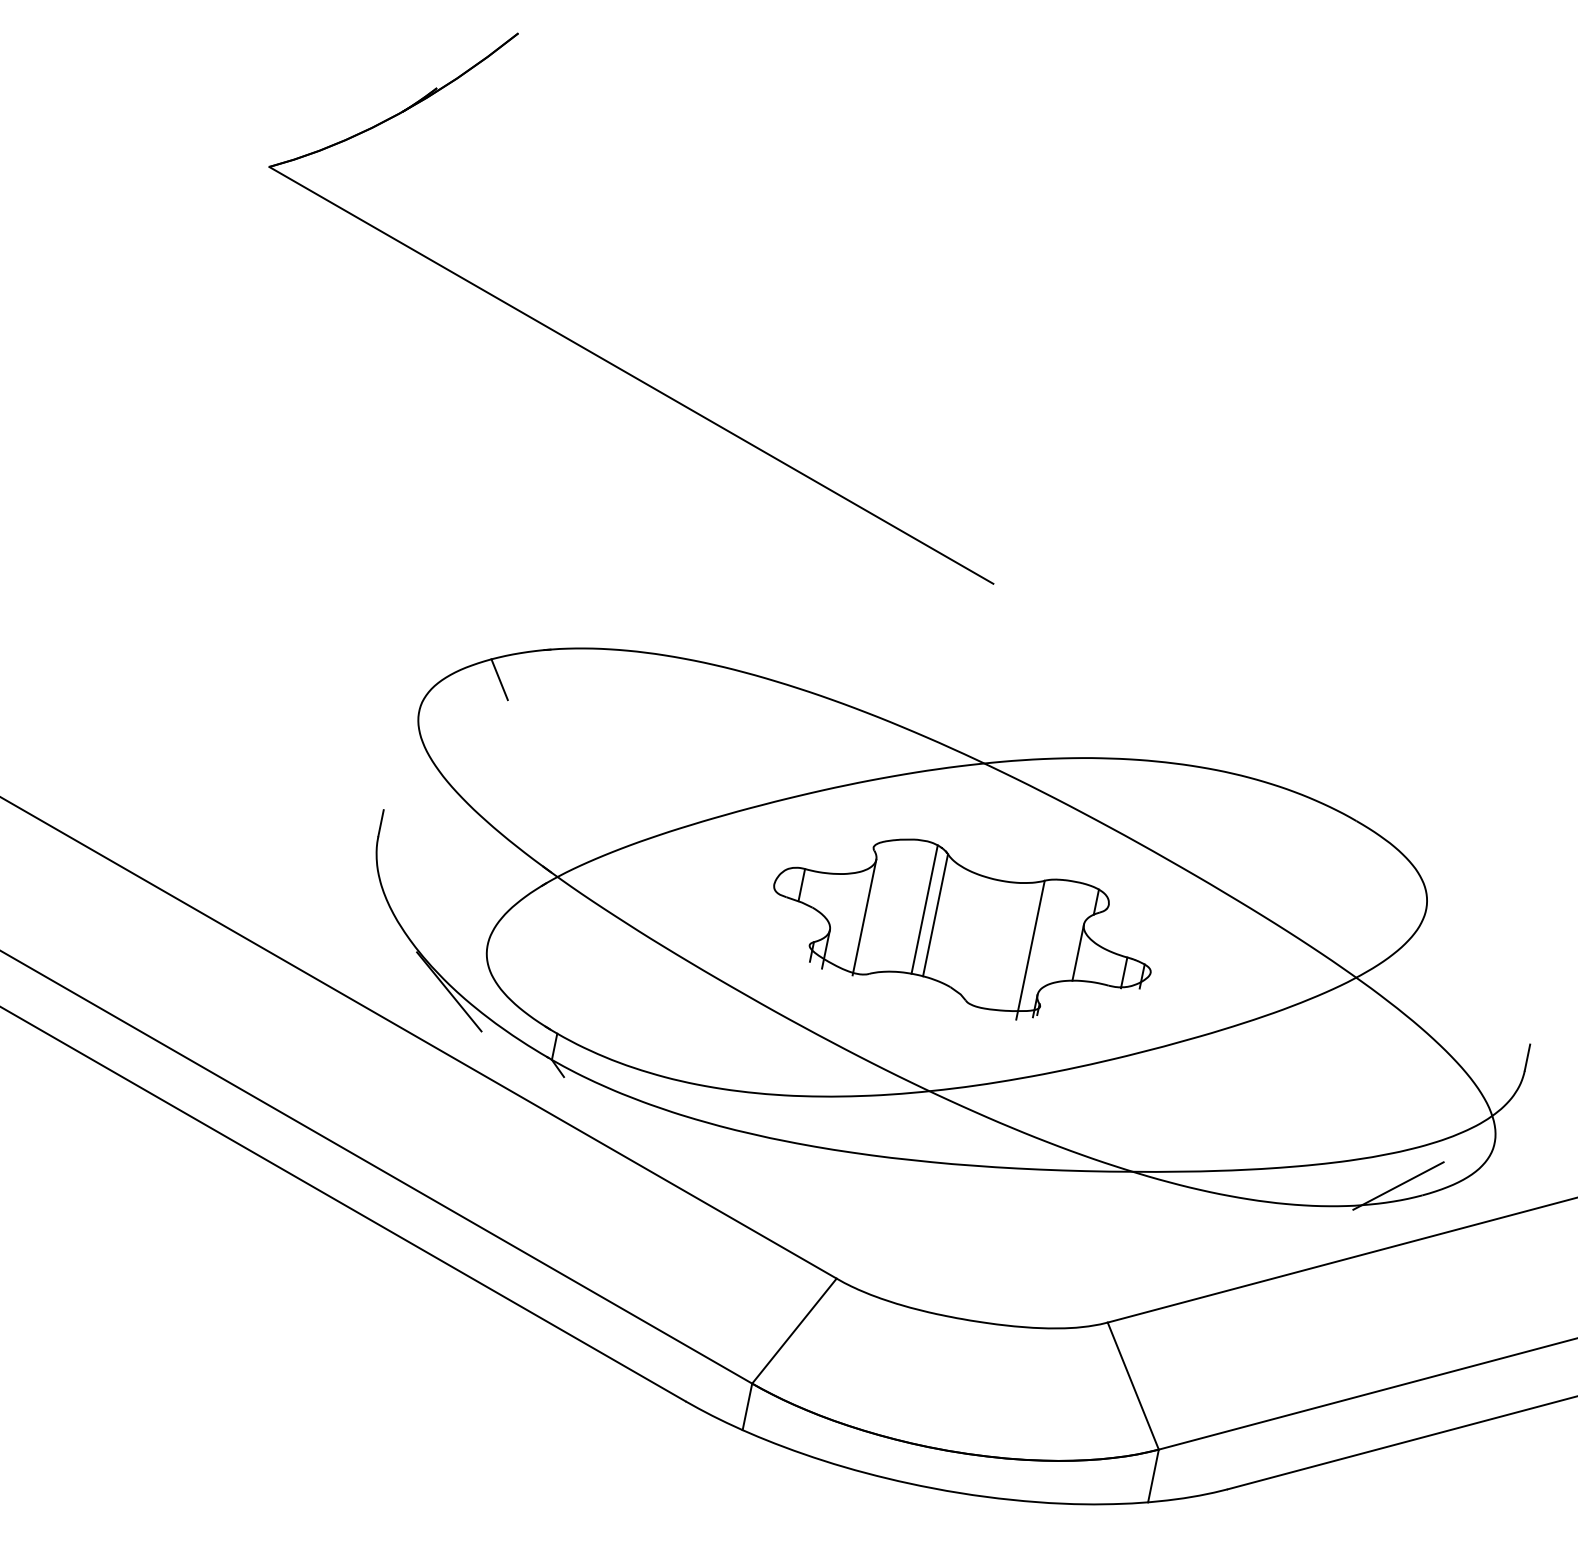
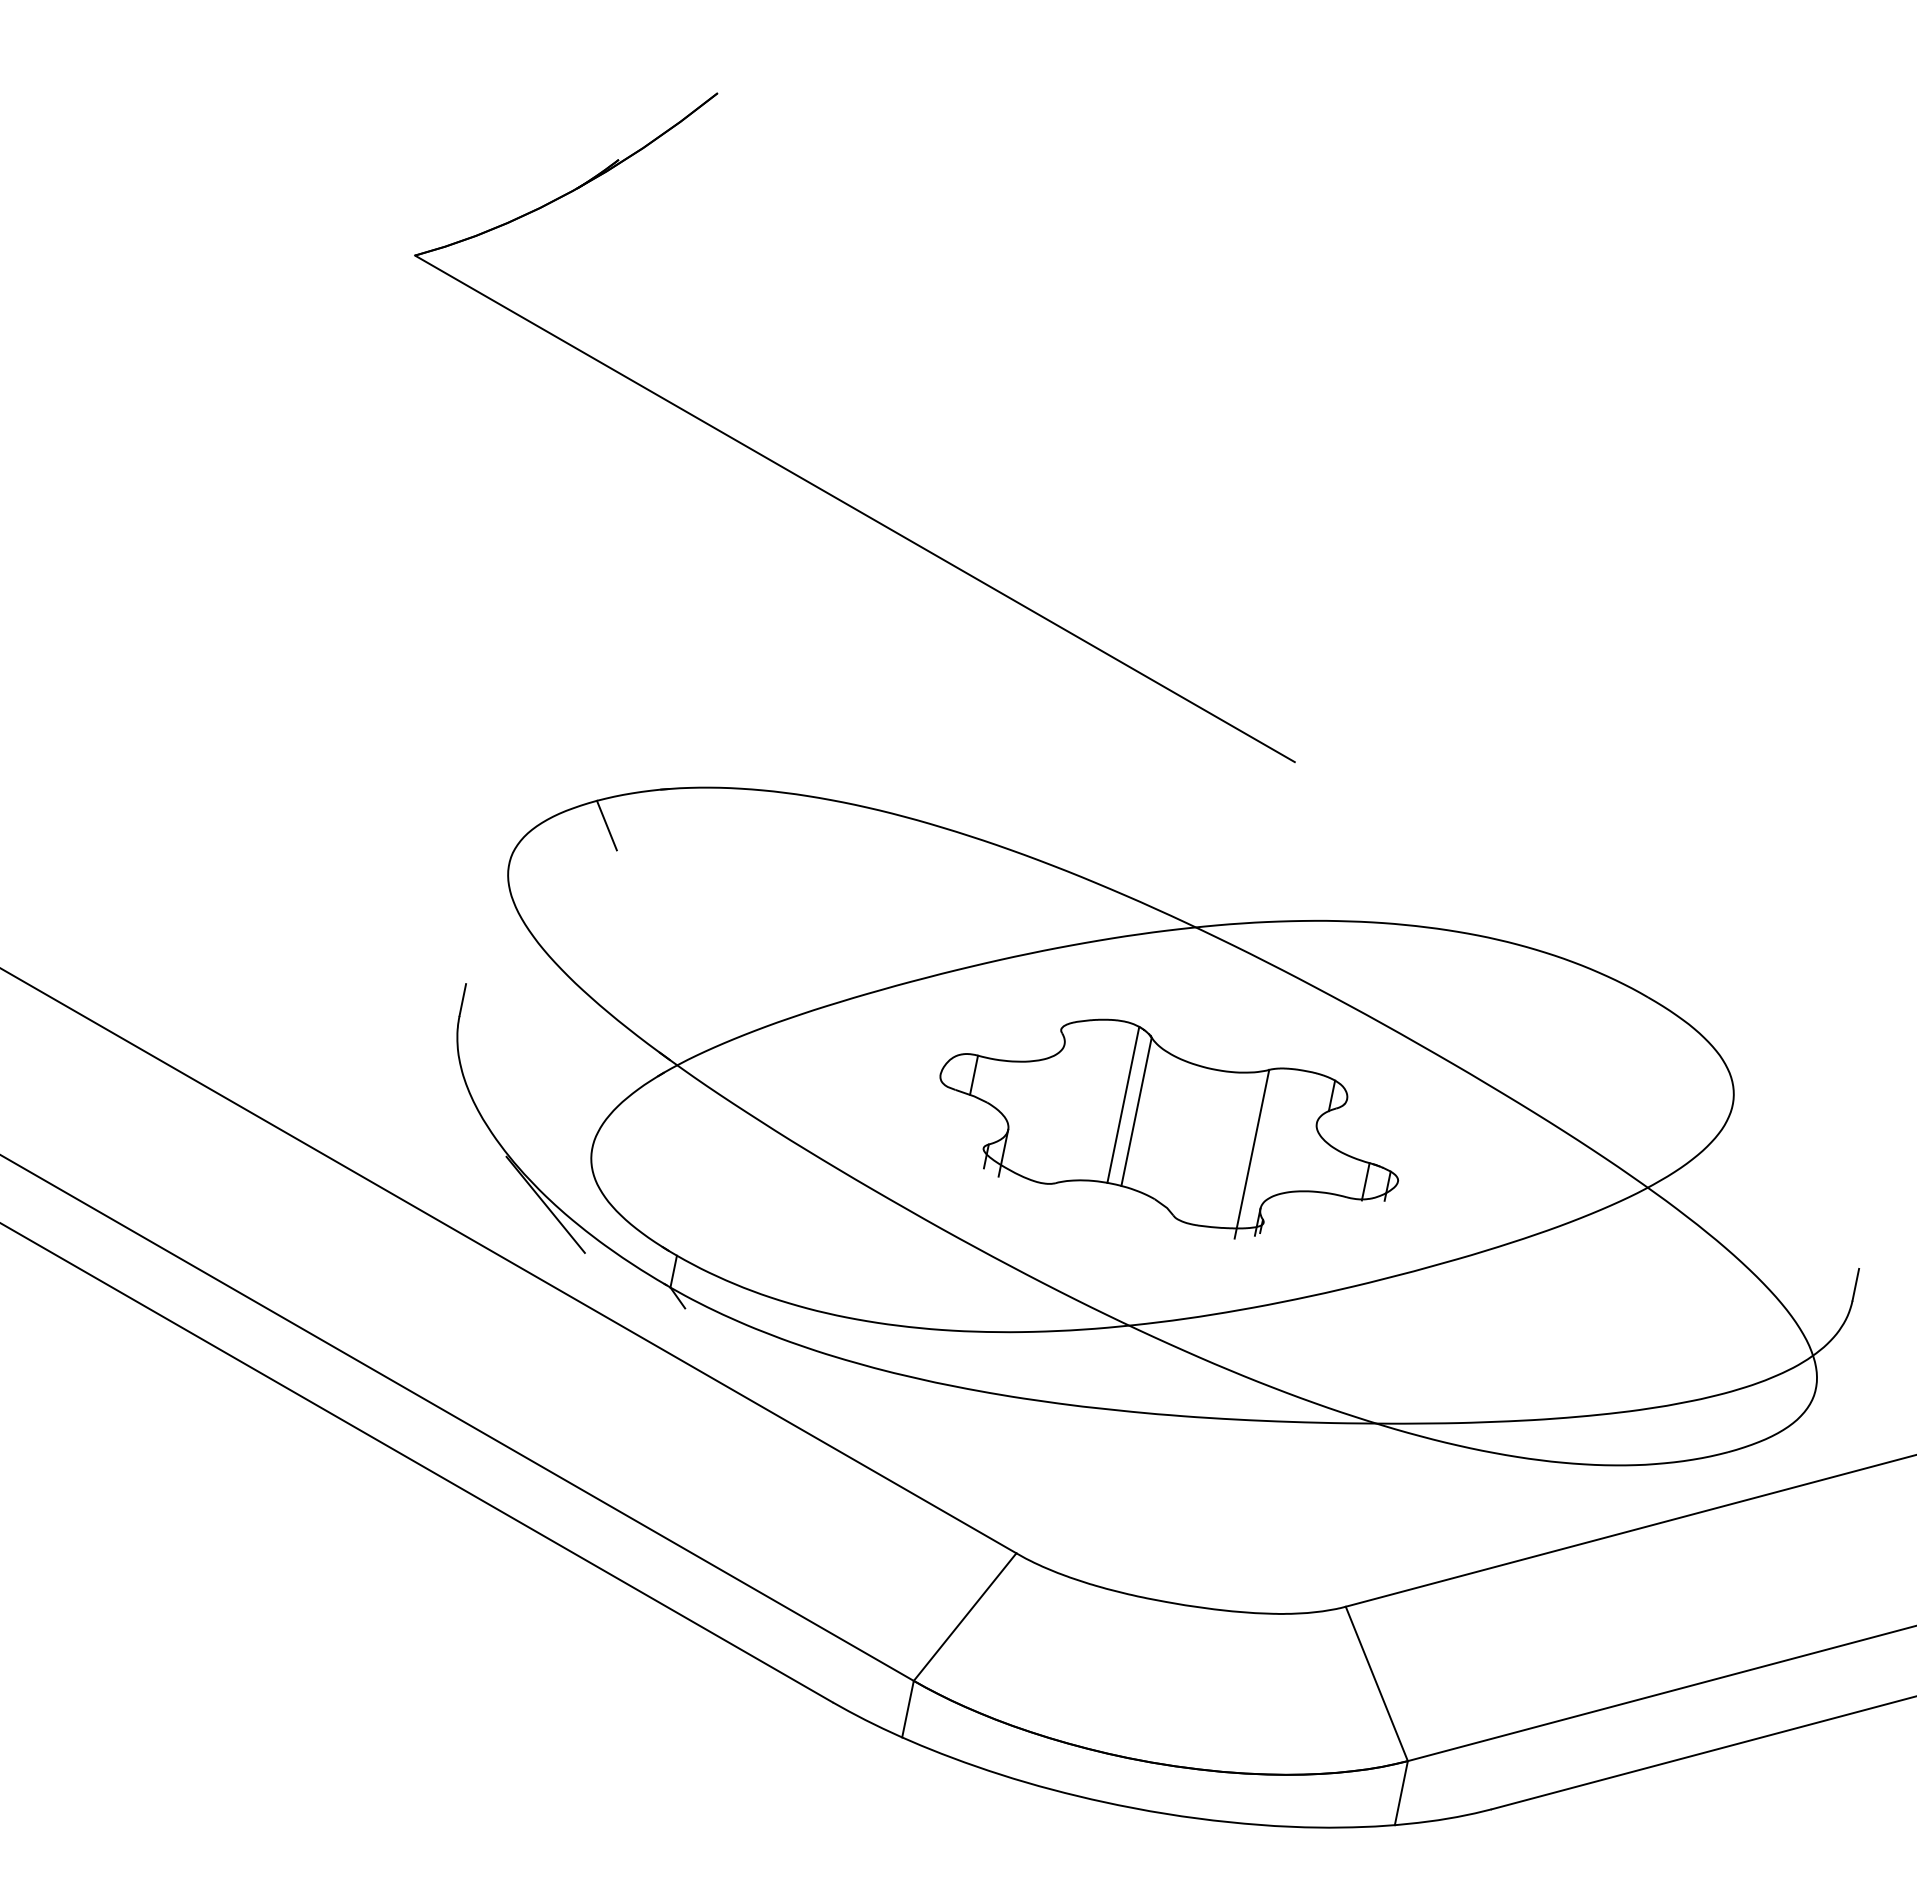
part: (603, 357) -> (820, 487), moved
line: (863, 917) -> (1049, 1114), removed
line: (1077, 952) -> (1309, 1157), removed
line: (1398, 1185) -> (1698, 1440), removed

